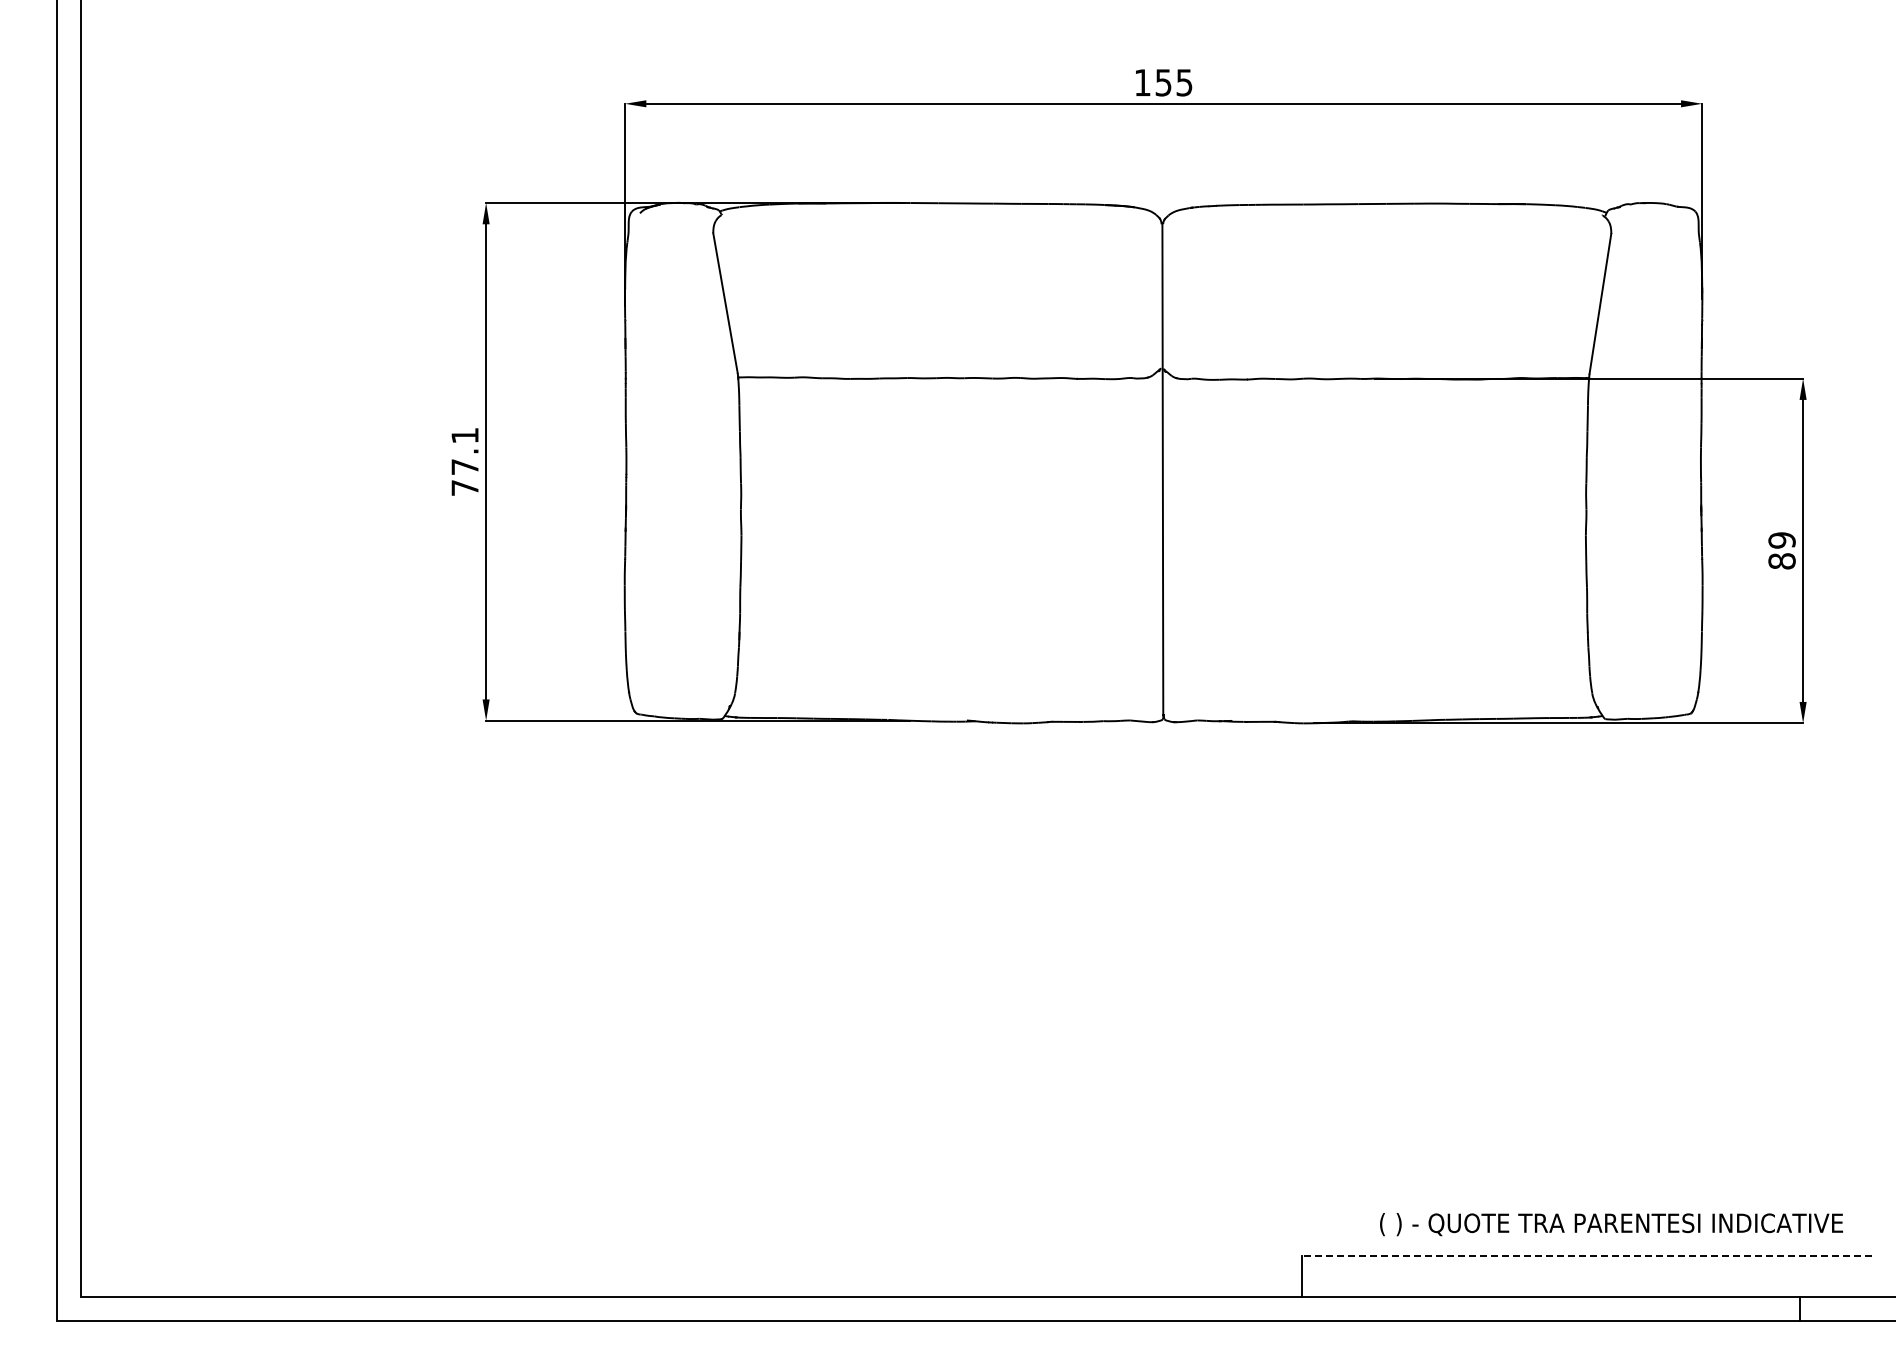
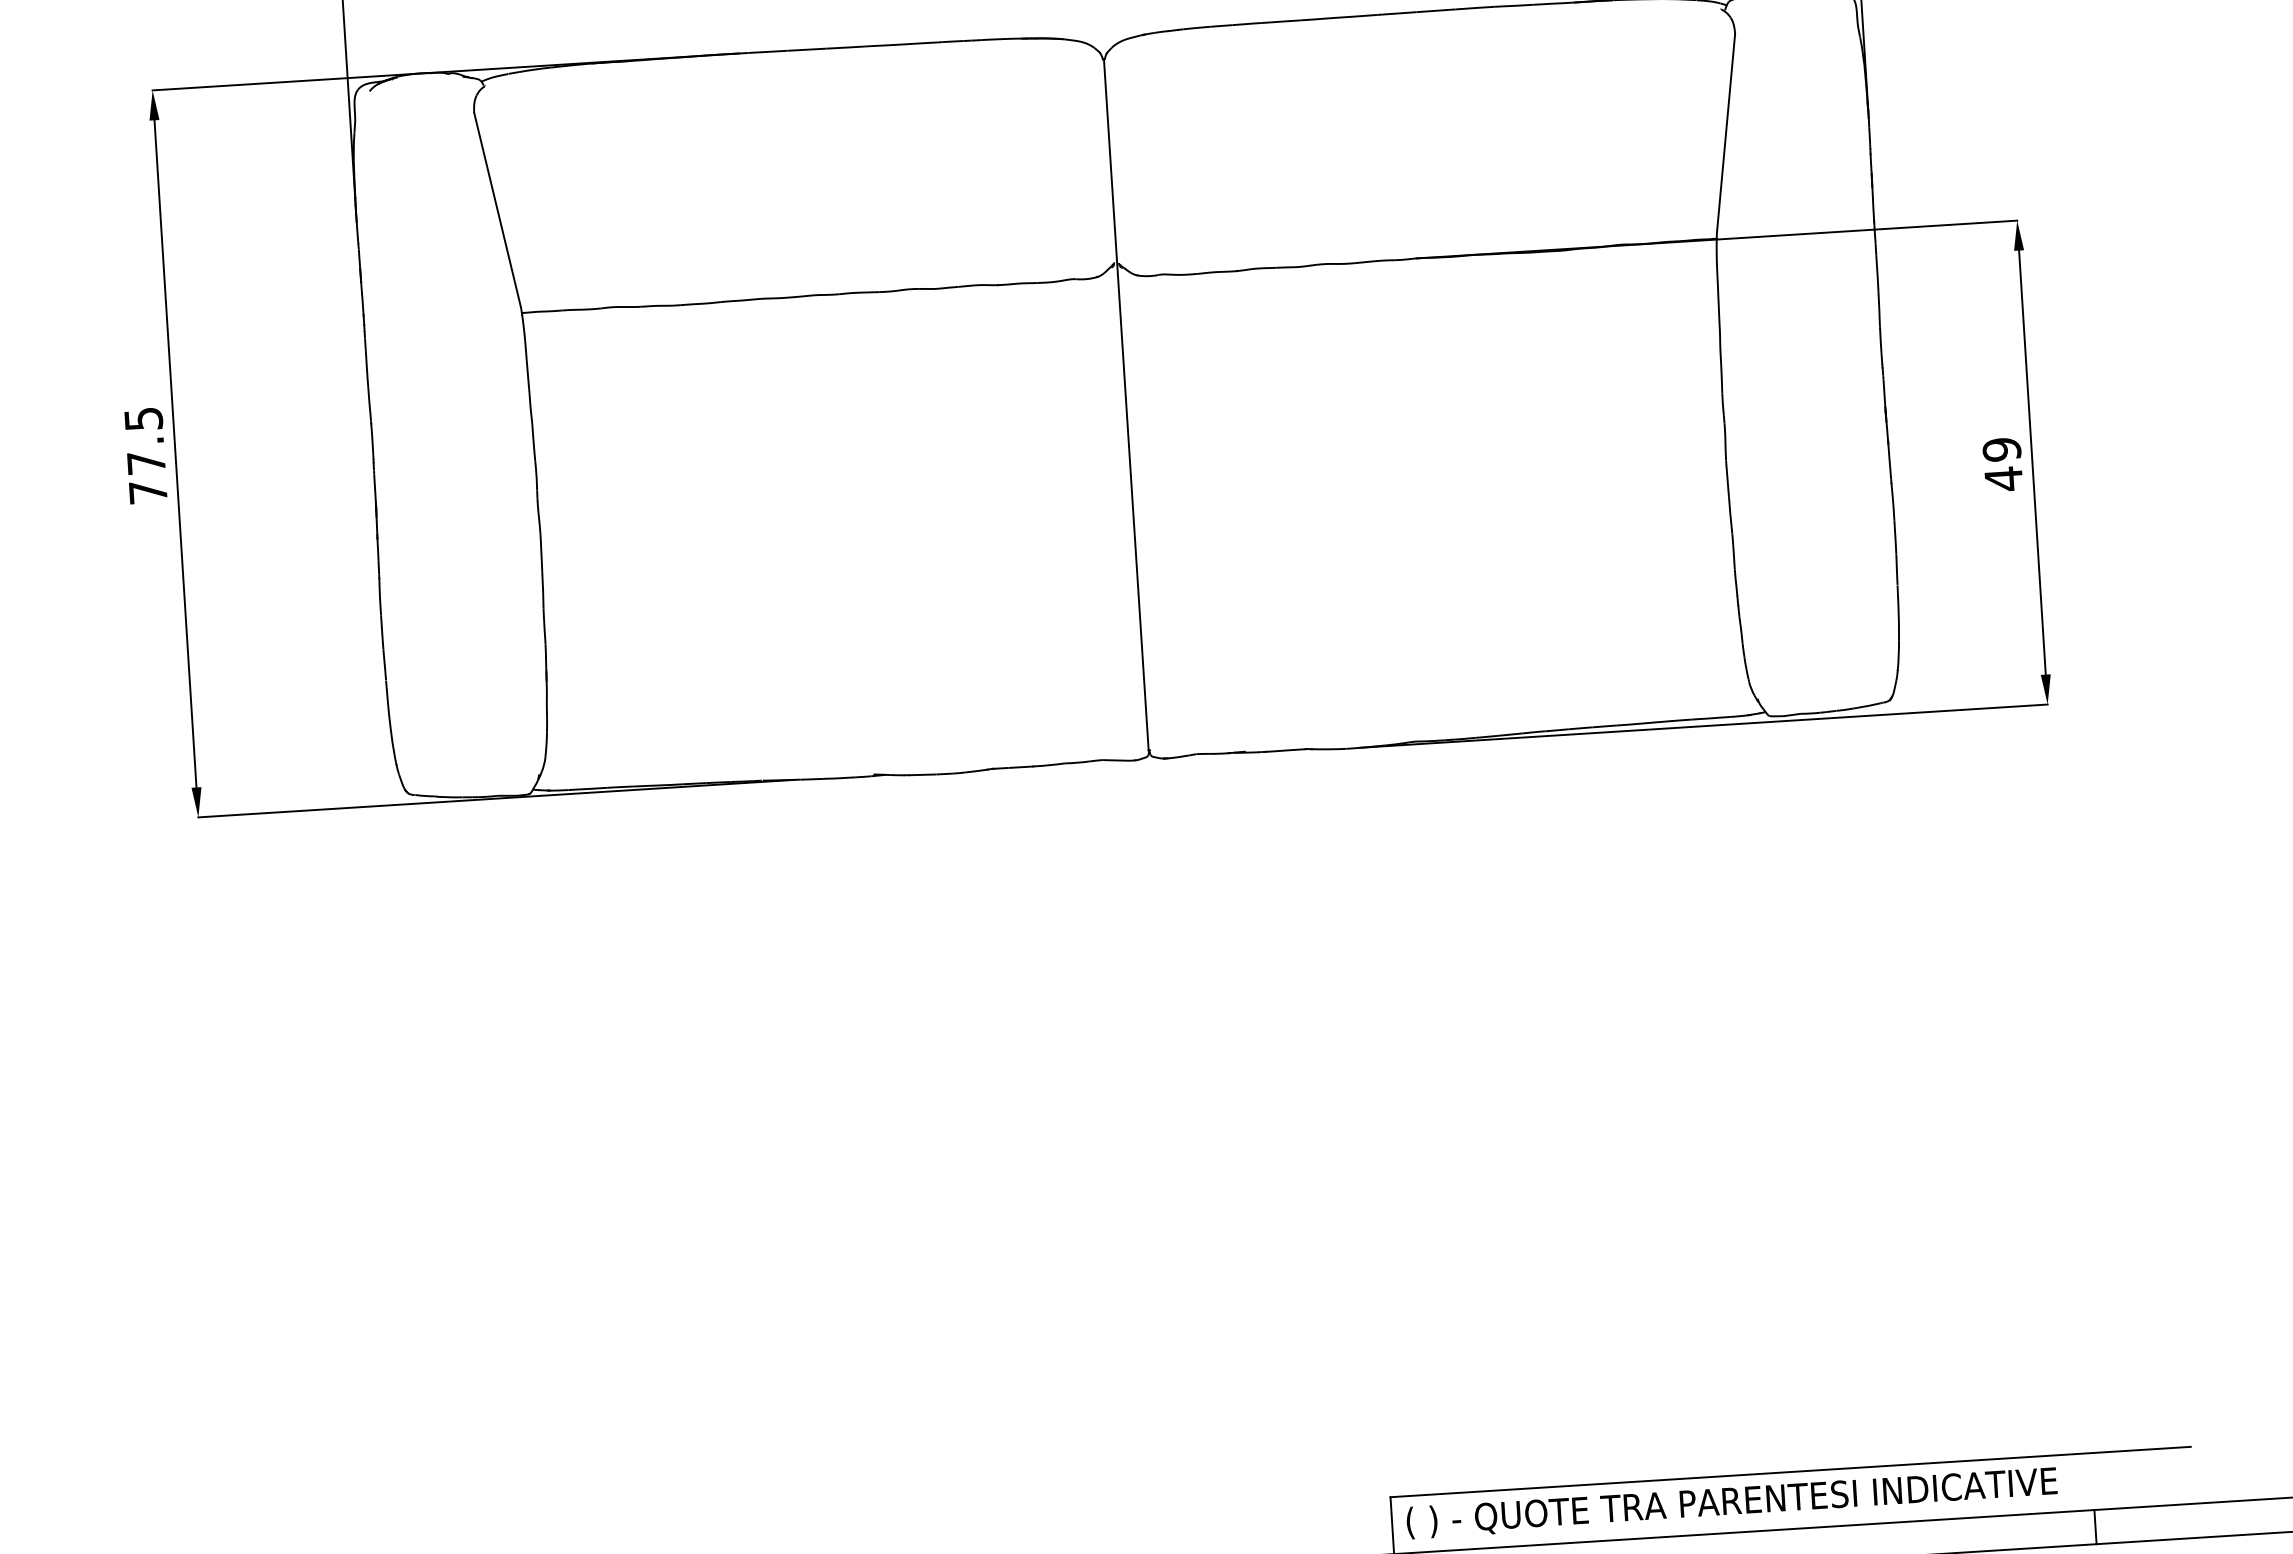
text: (464, 435) -> (142, 418), 77.1 -> 77.5
text: (1781, 561) -> (2003, 479), 89 -> 49
text: (1611, 1224) -> (1731, 1502), moved
line: (1586, 1256) -> (1790, 1472), dashed -> solid

